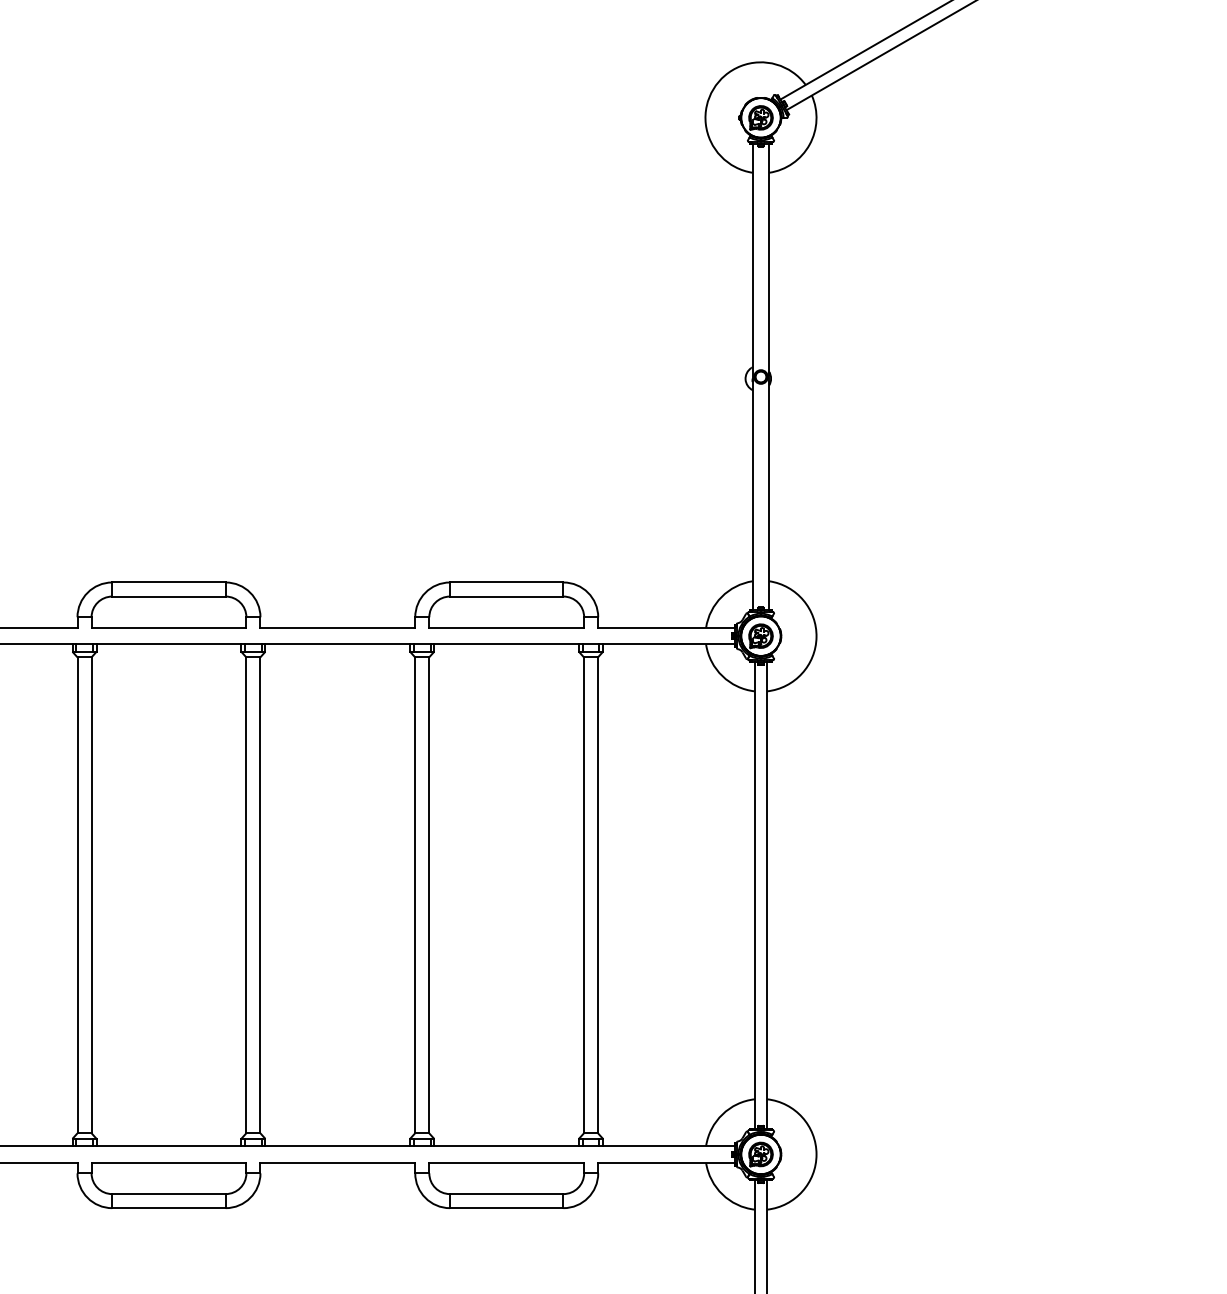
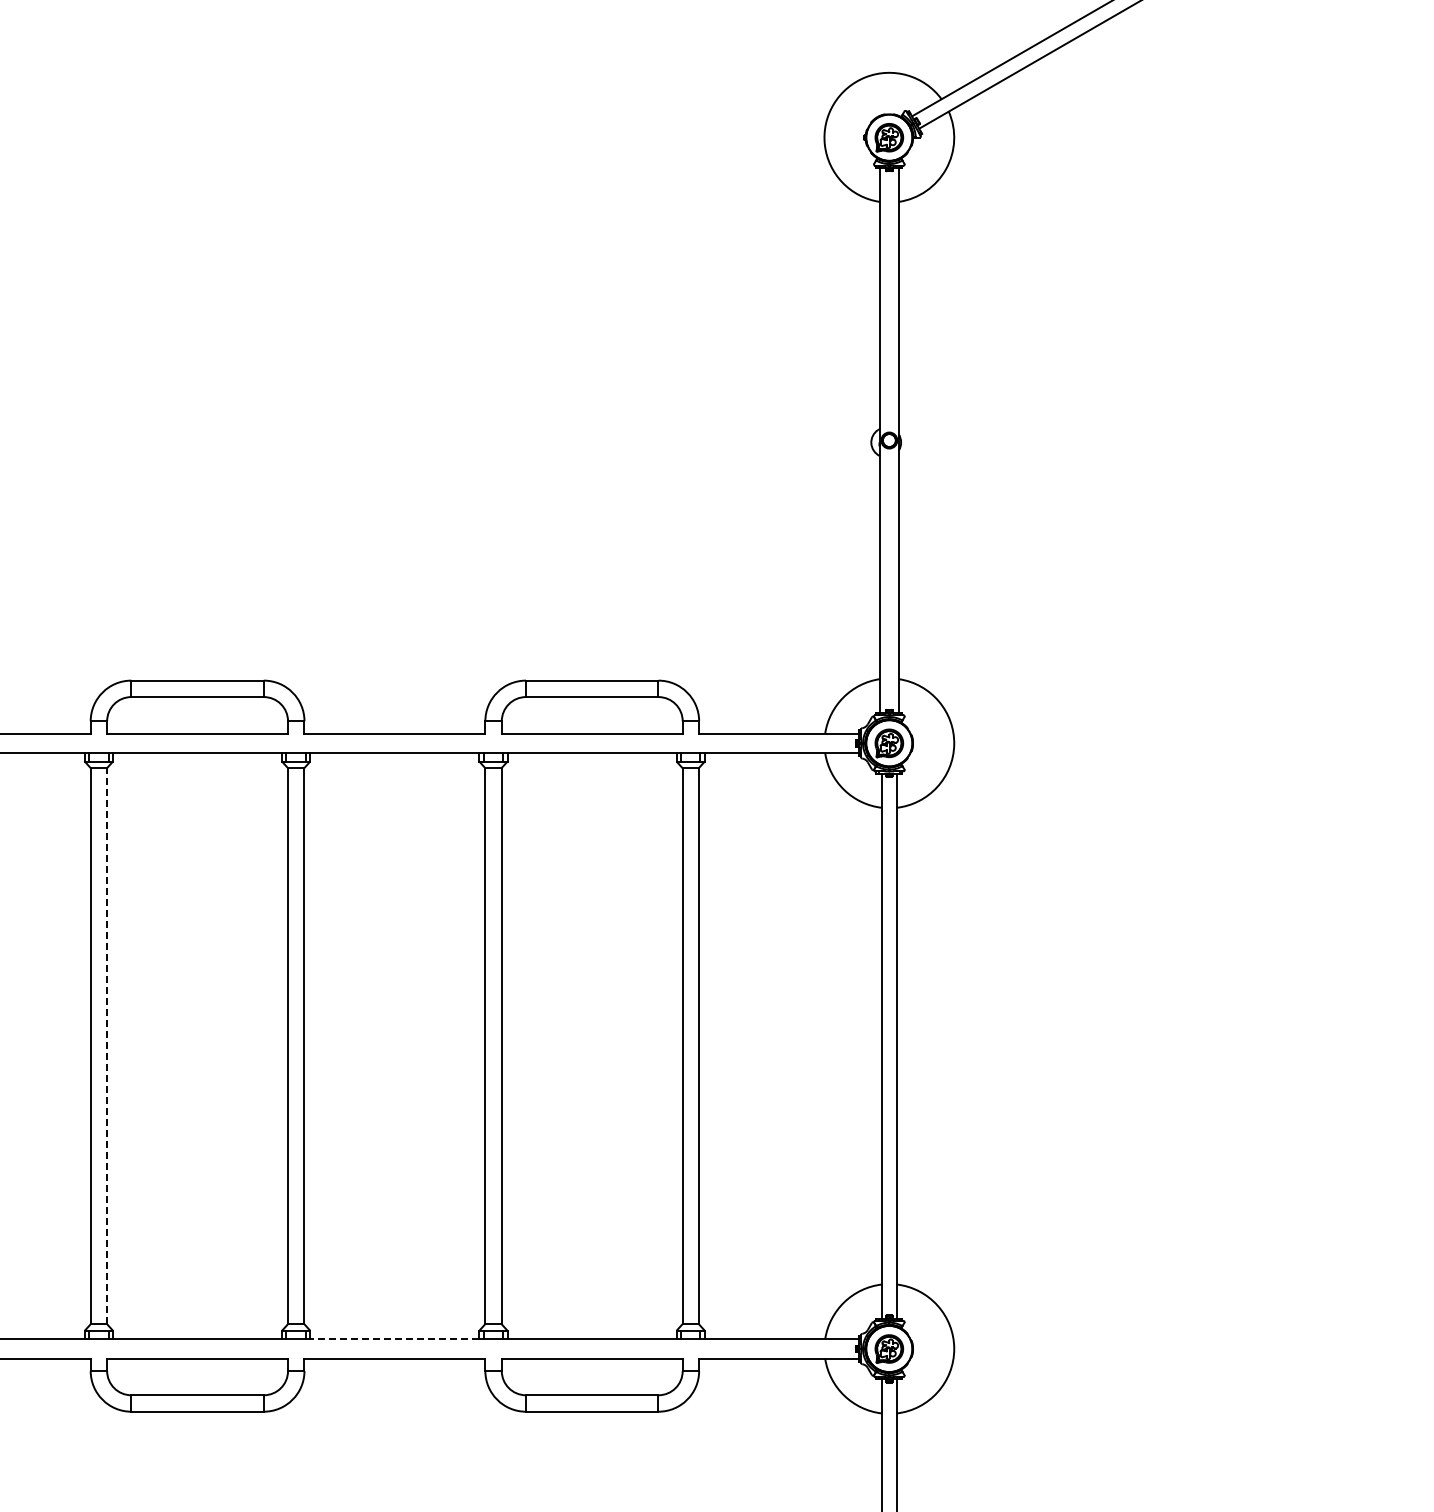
line: (91, 894) -> (107, 1045), solid -> dashed
line: (337, 1146) -> (394, 1339), solid -> dashed

